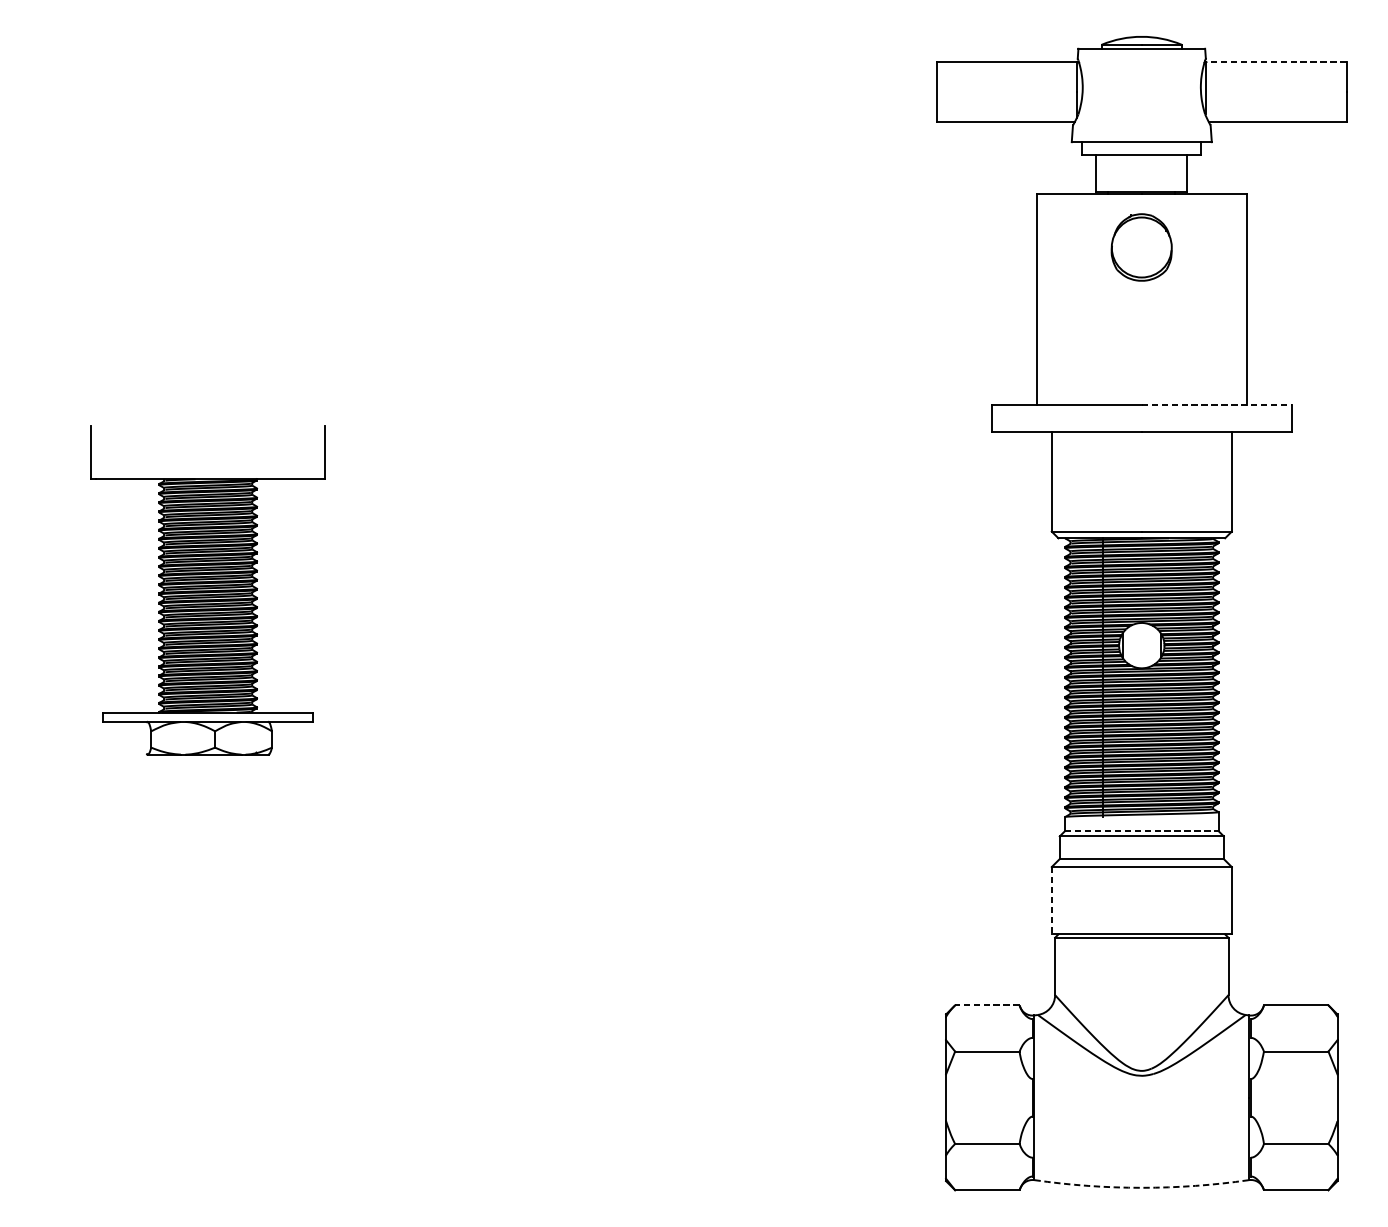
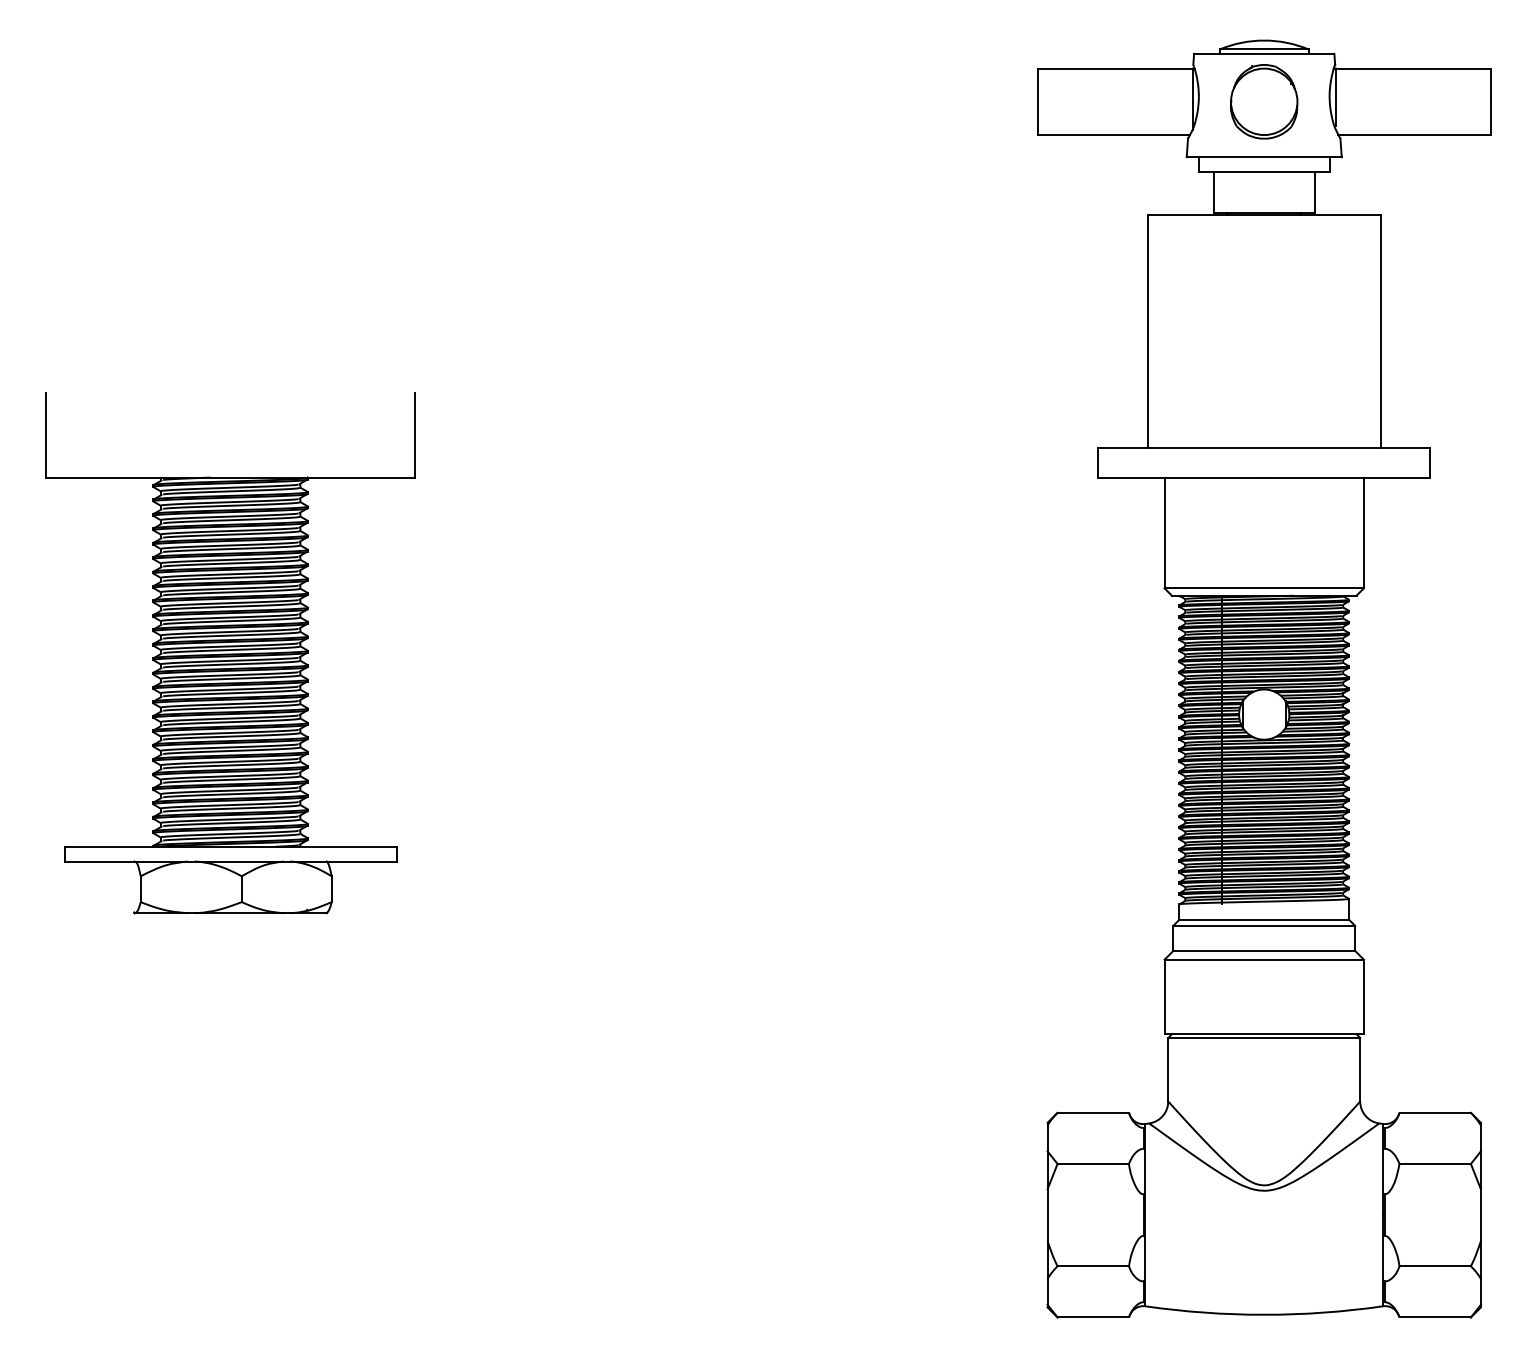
line: (1276, 62) -> (1413, 68), dashed -> solid
part: (1142, 247) -> (1264, 101), moved
line: (1217, 405) -> (1347, 448), dashed -> solid
part: (208, 590) -> (230, 653), size x1.43
line: (1142, 830) -> (1264, 919), dashed -> solid
line: (1051, 901) -> (1164, 997), dashed -> solid
line: (987, 1005) -> (1093, 1112), dashed -> solid
arc: (1142, 1187) -> (1264, 1314), dashed -> solid

